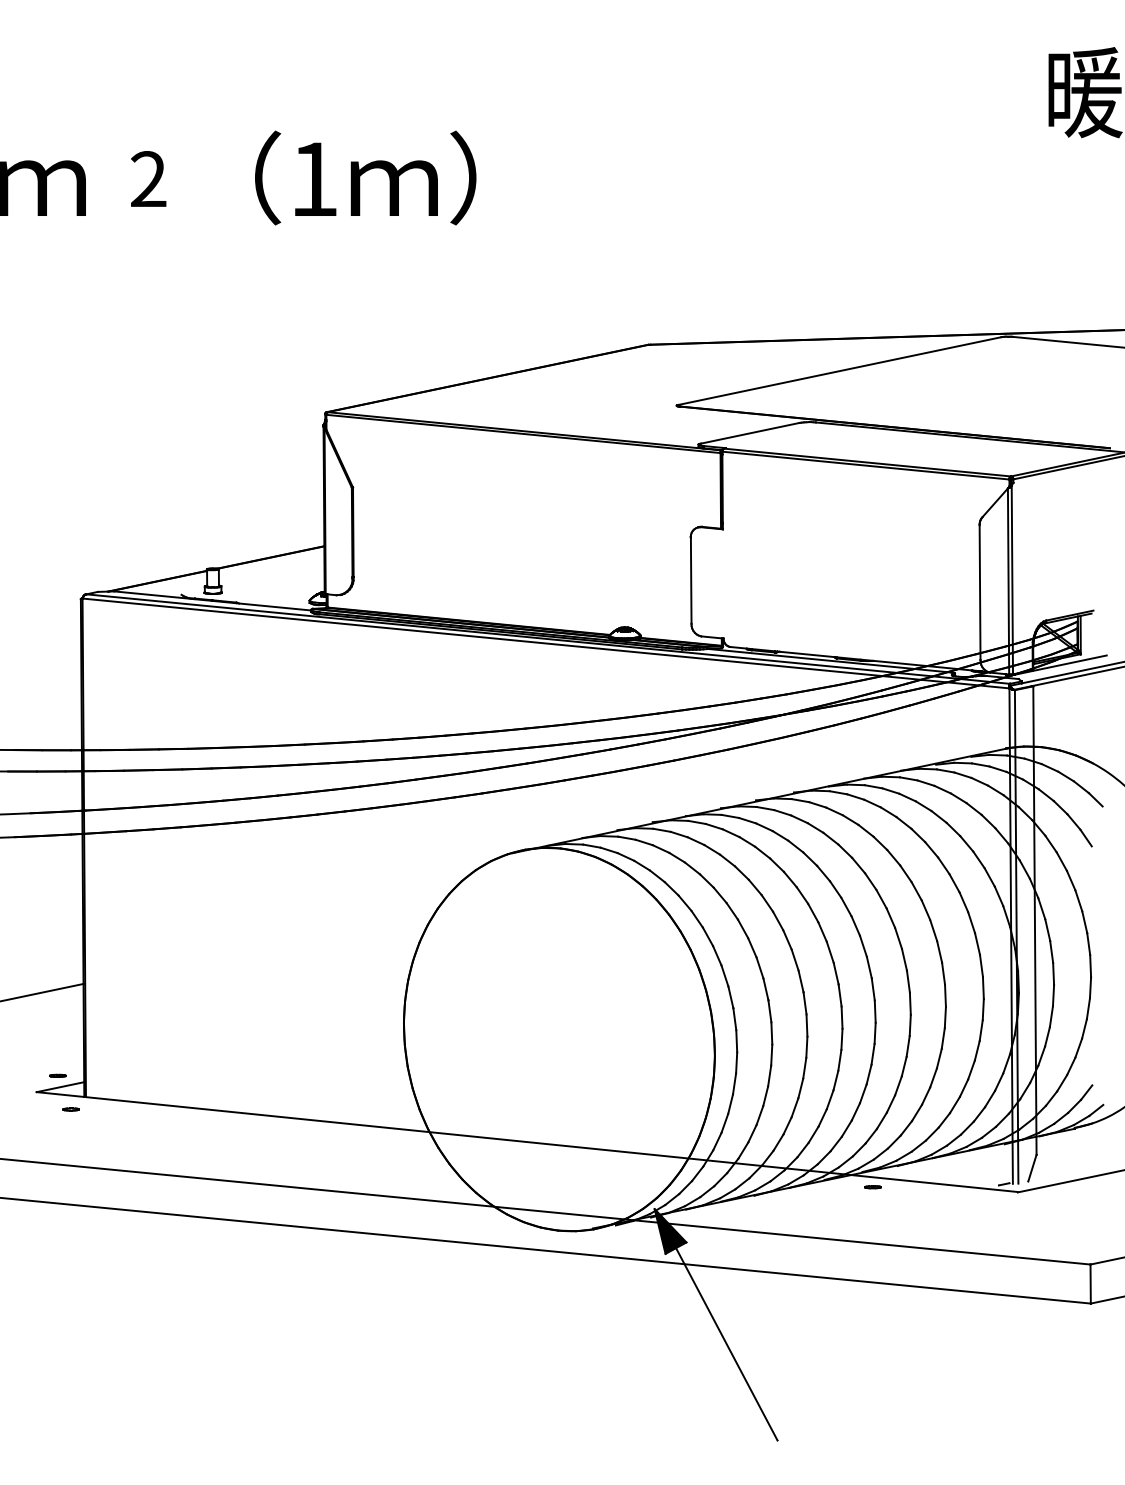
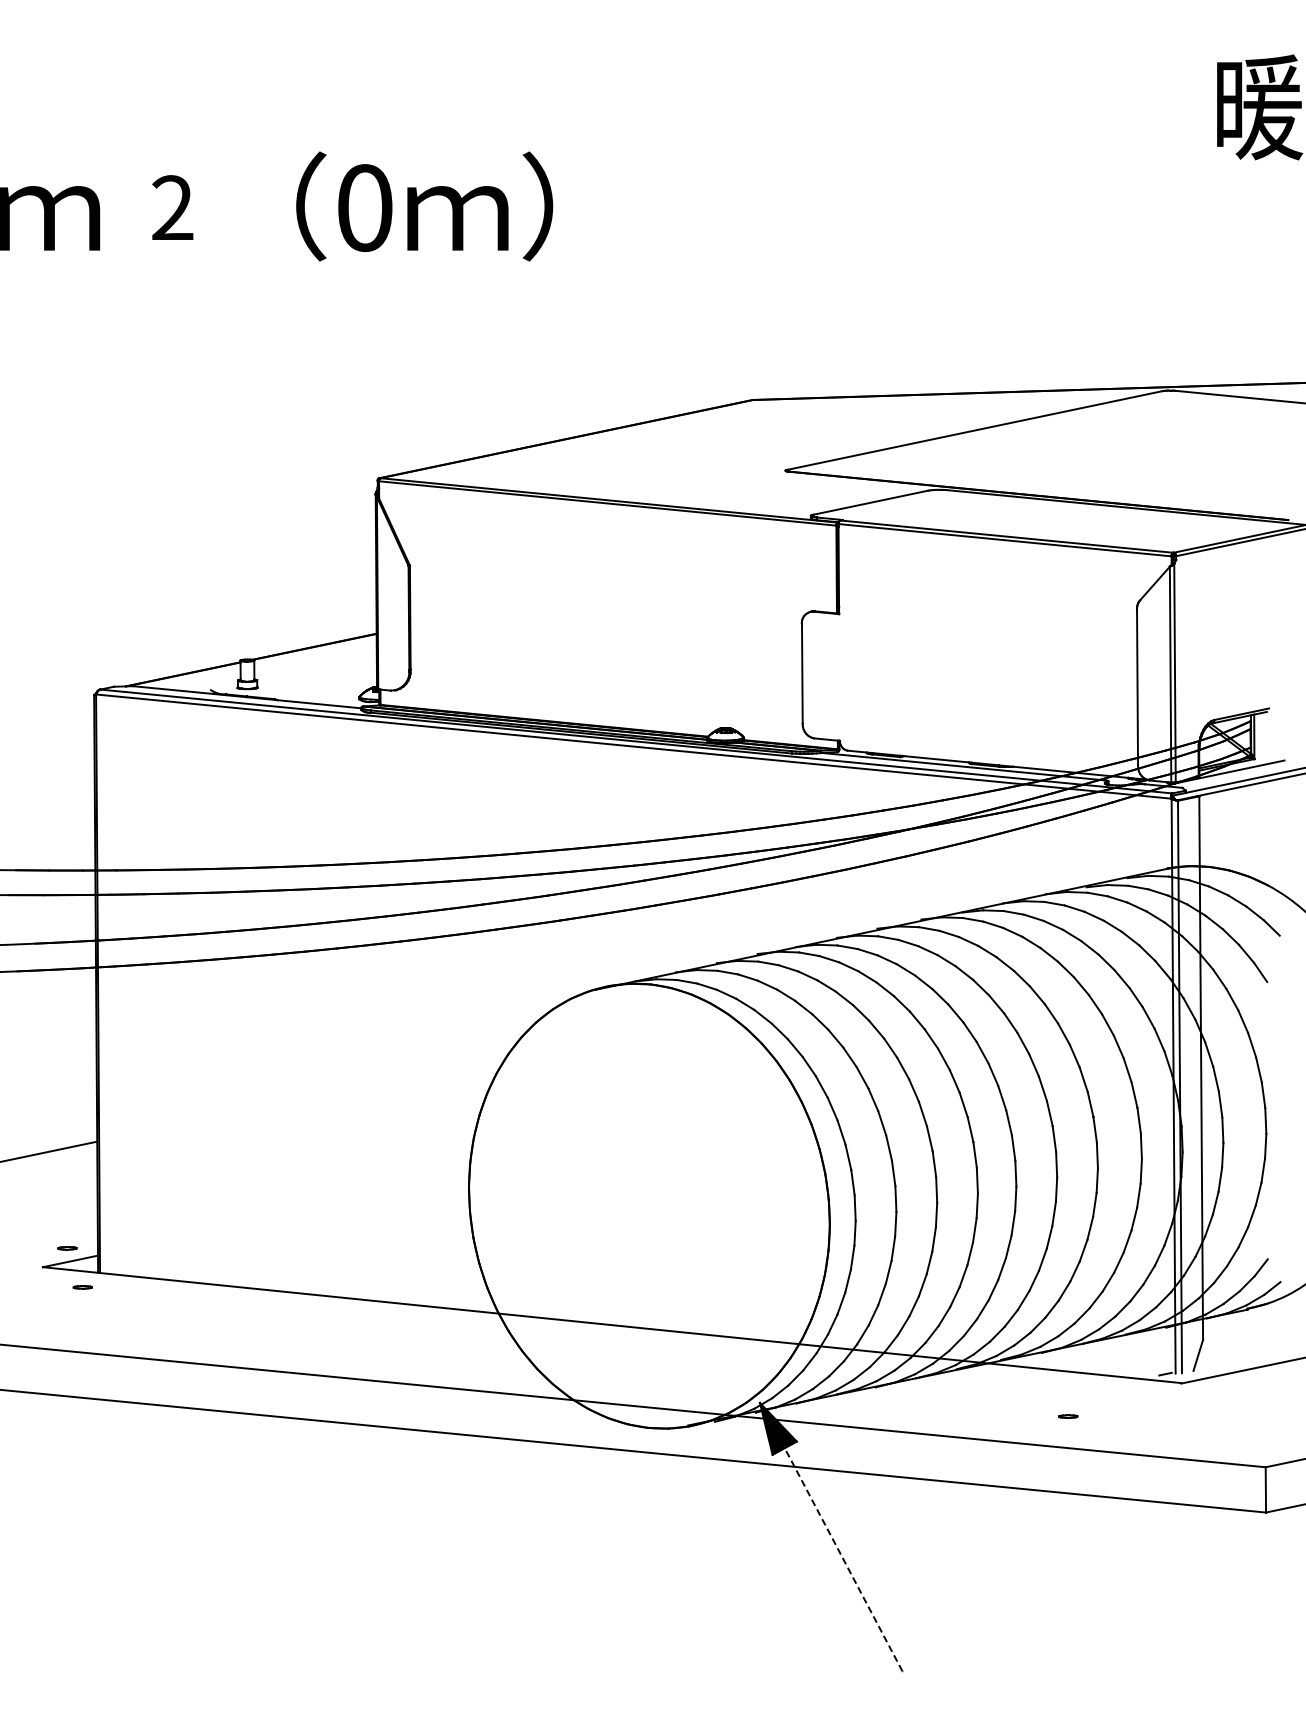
text: (314, 179) -> (365, 208), 1 -> 0
line: (873, 1186) -> (1068, 1415), moved
line: (724, 1340) -> (841, 1555), solid -> dashed

